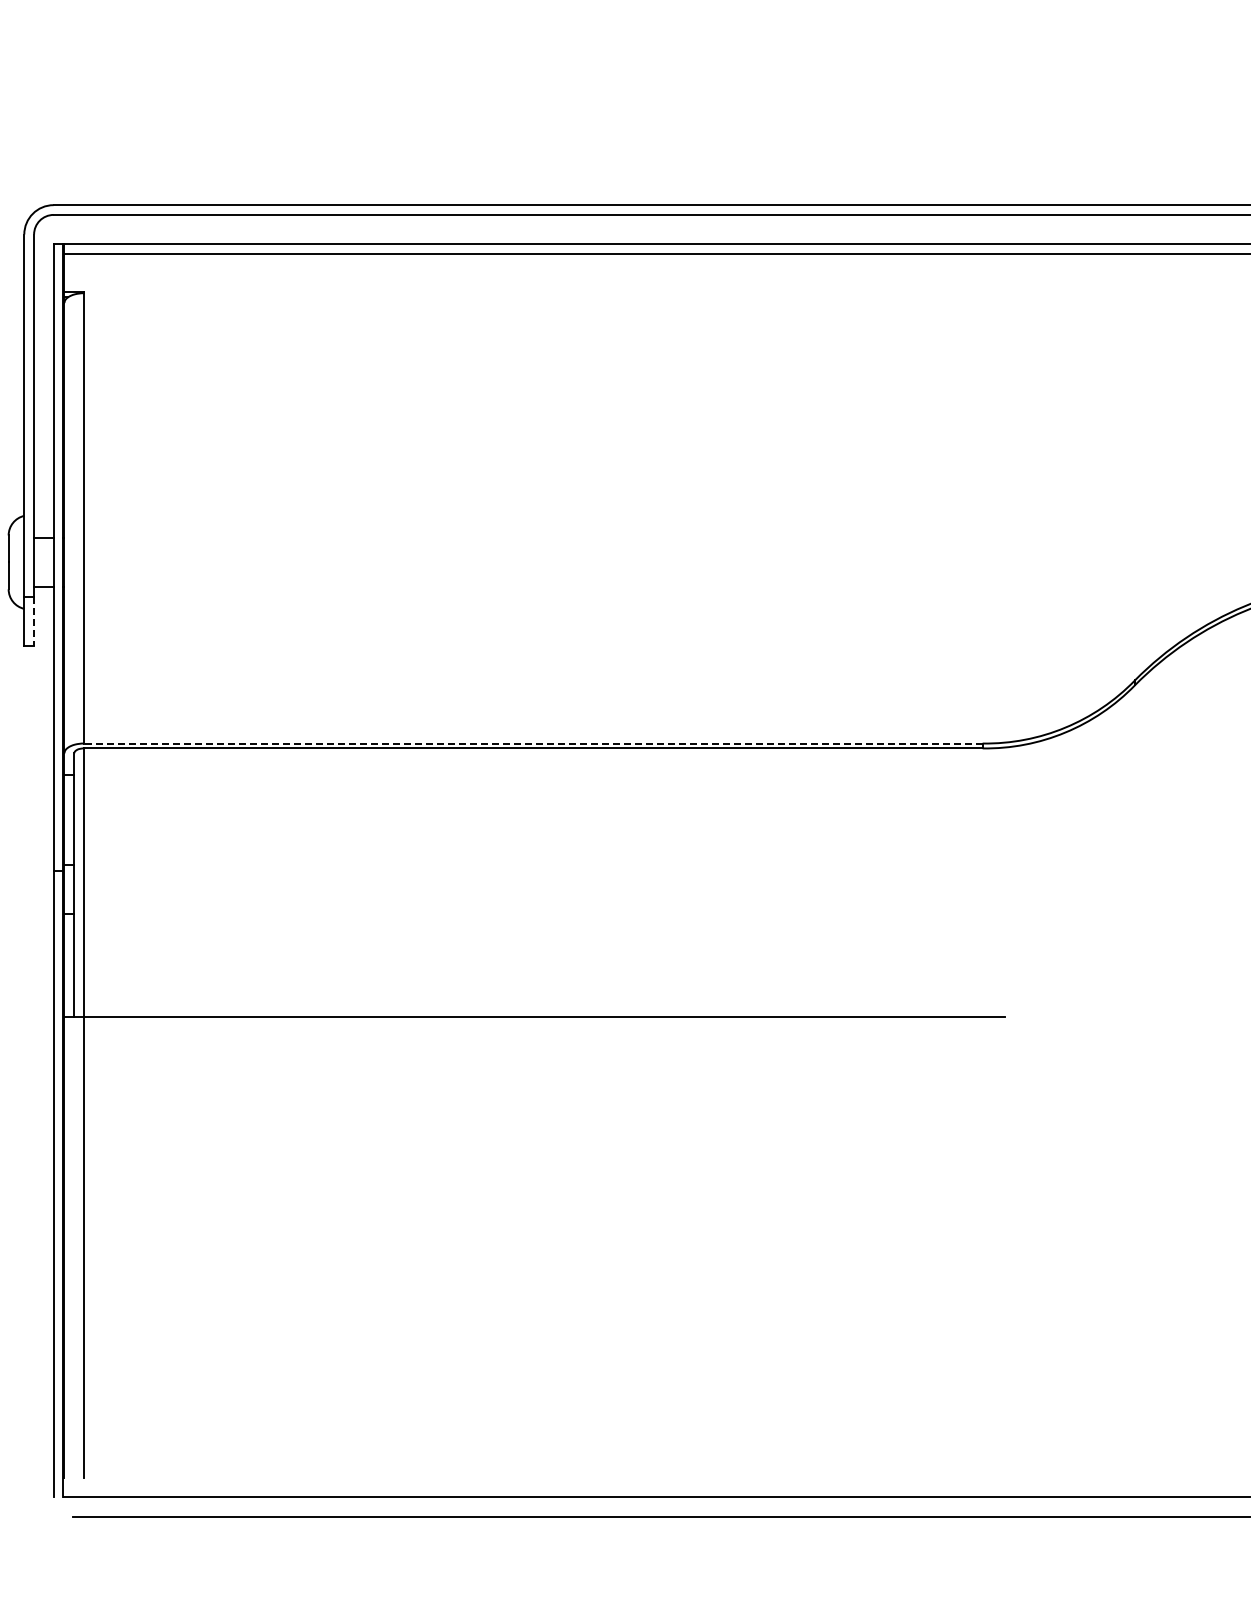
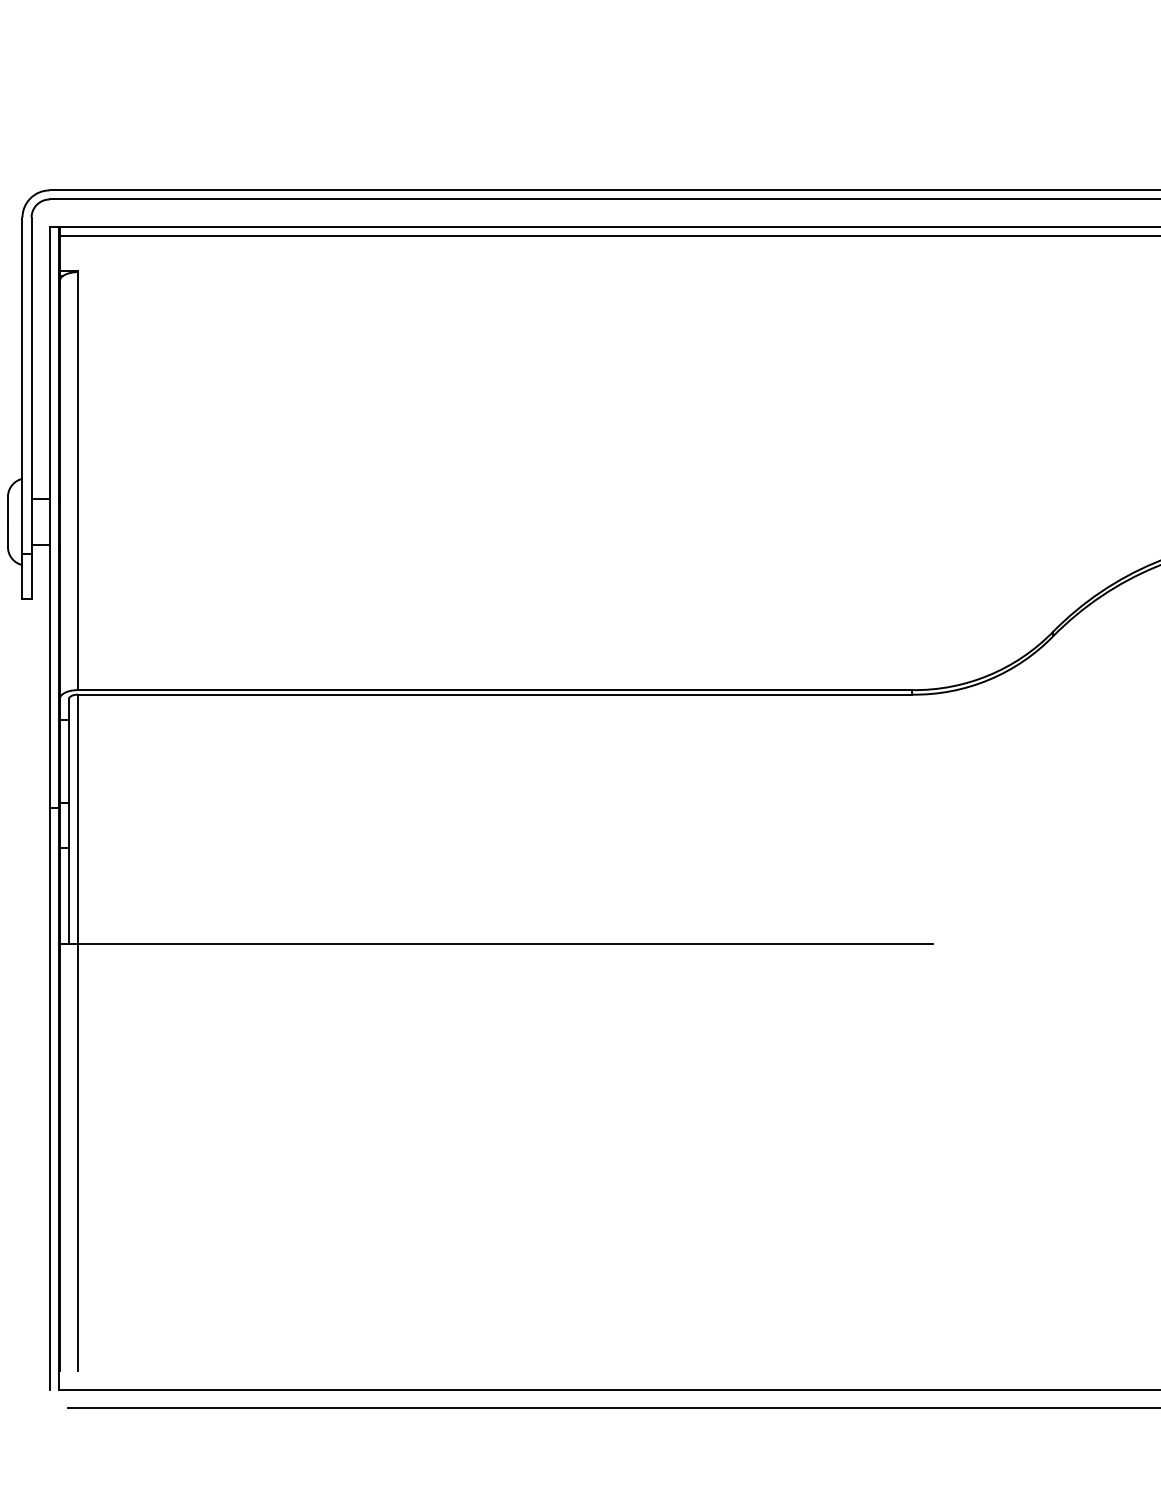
line: (34, 621) -> (31, 576), dashed -> solid
line: (532, 743) -> (494, 690), dashed -> solid

